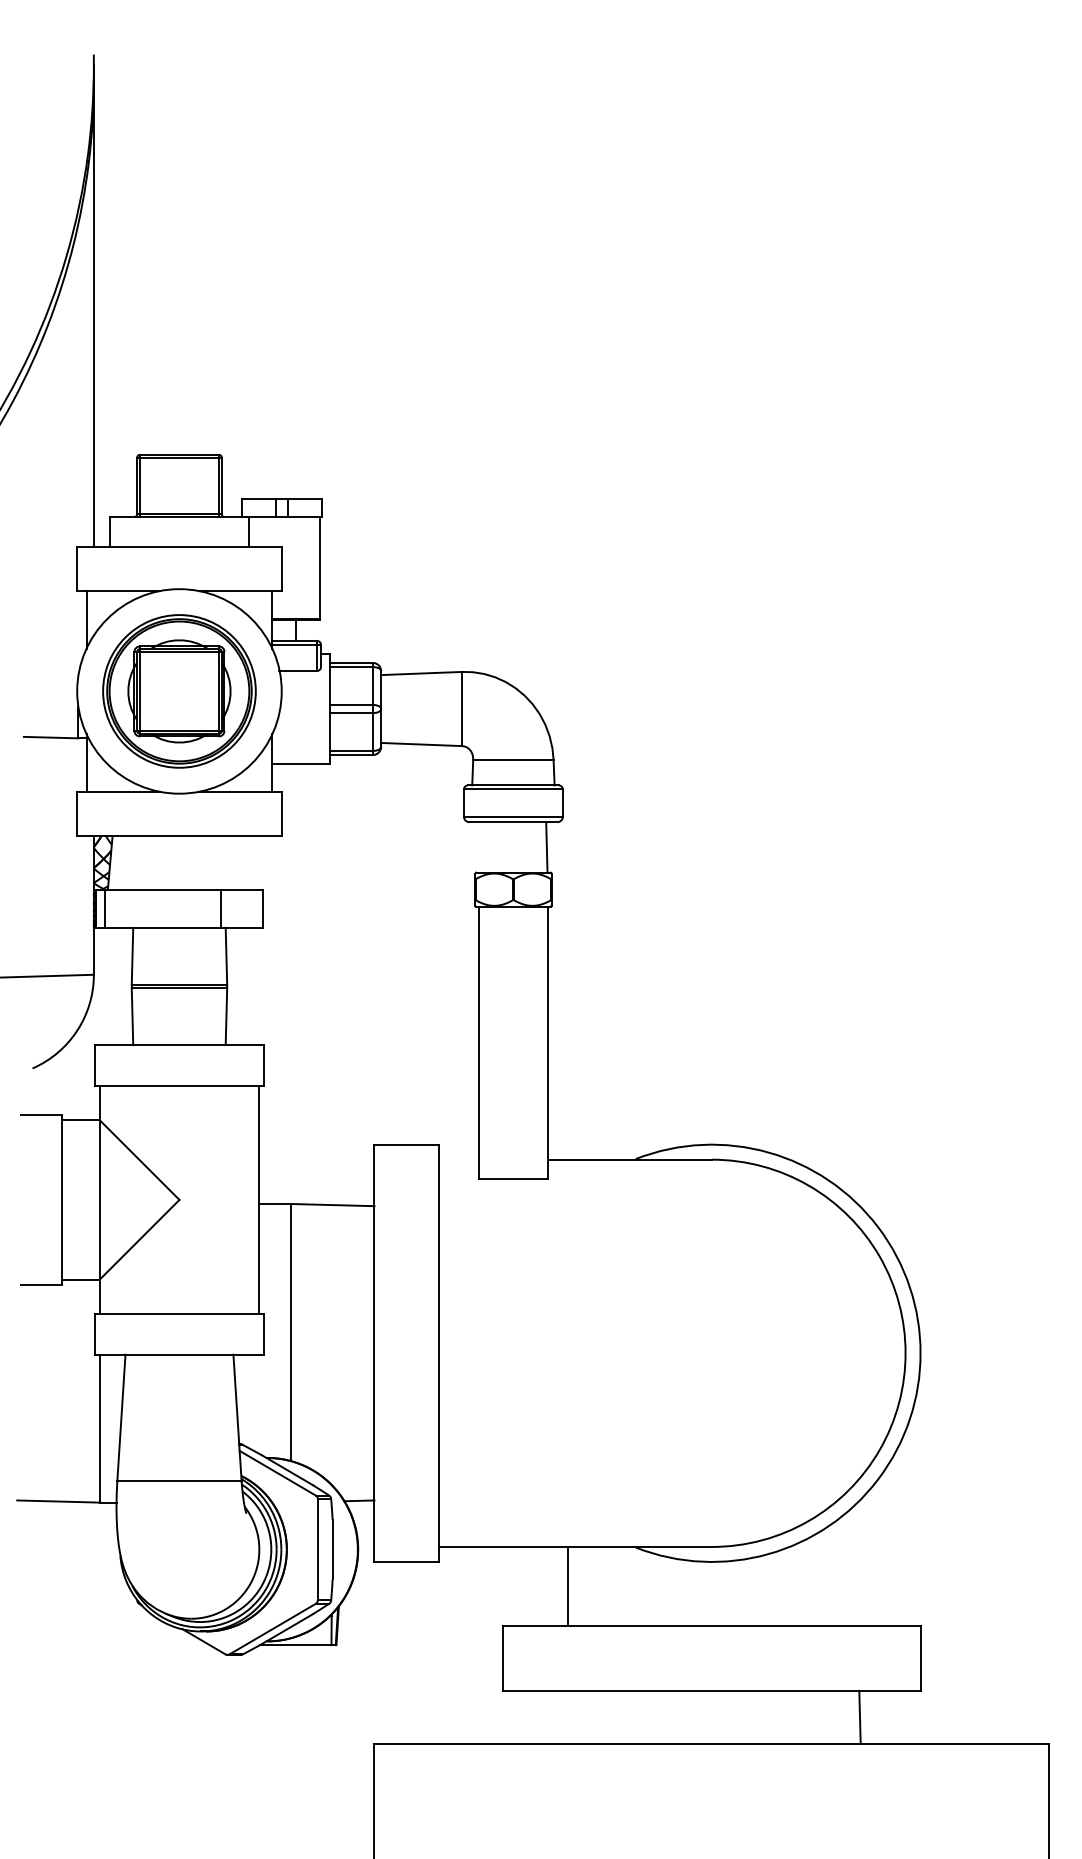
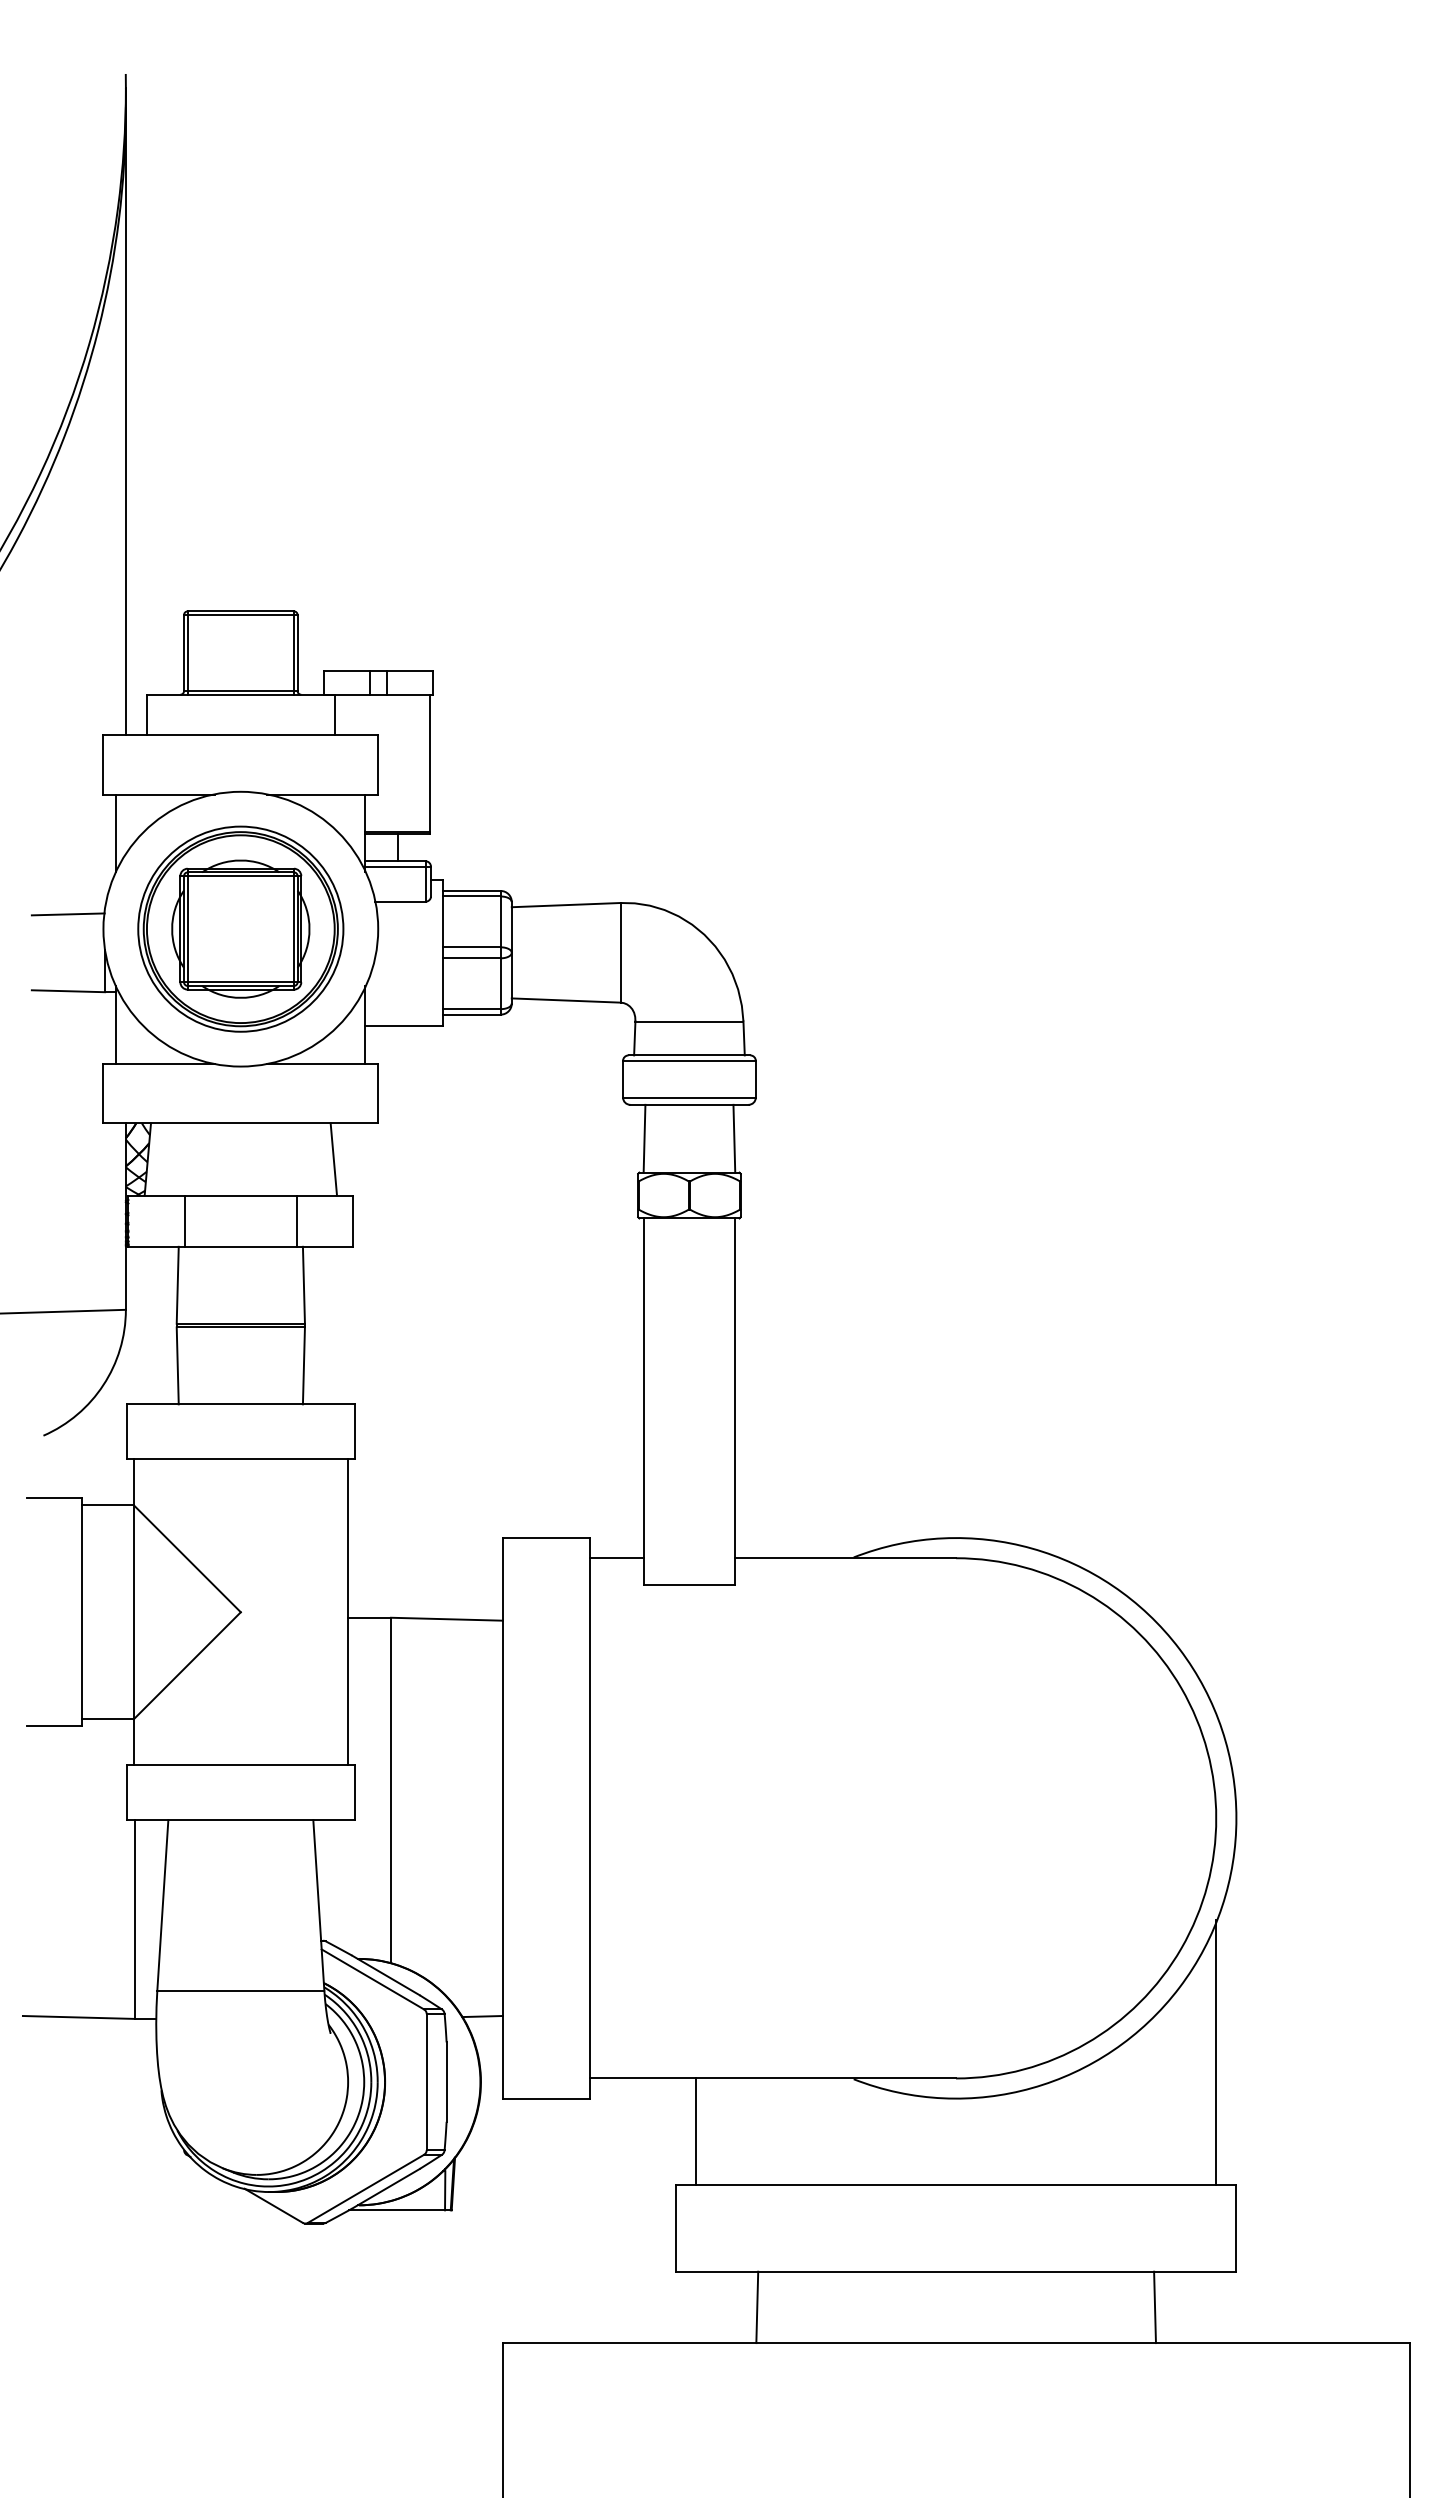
line: (50, 680) -> (67, 914), added
line: (479, 847) -> (644, 1138), added
line: (248, 862) -> (333, 1159), added
line: (104, 908) -> (184, 1220), moved
line: (459, 1159) -> (616, 1558), added
line: (905, 1527) -> (1216, 2052), added
line: (568, 1586) -> (696, 2131), moved
line: (564, 1717) -> (757, 2307), added

